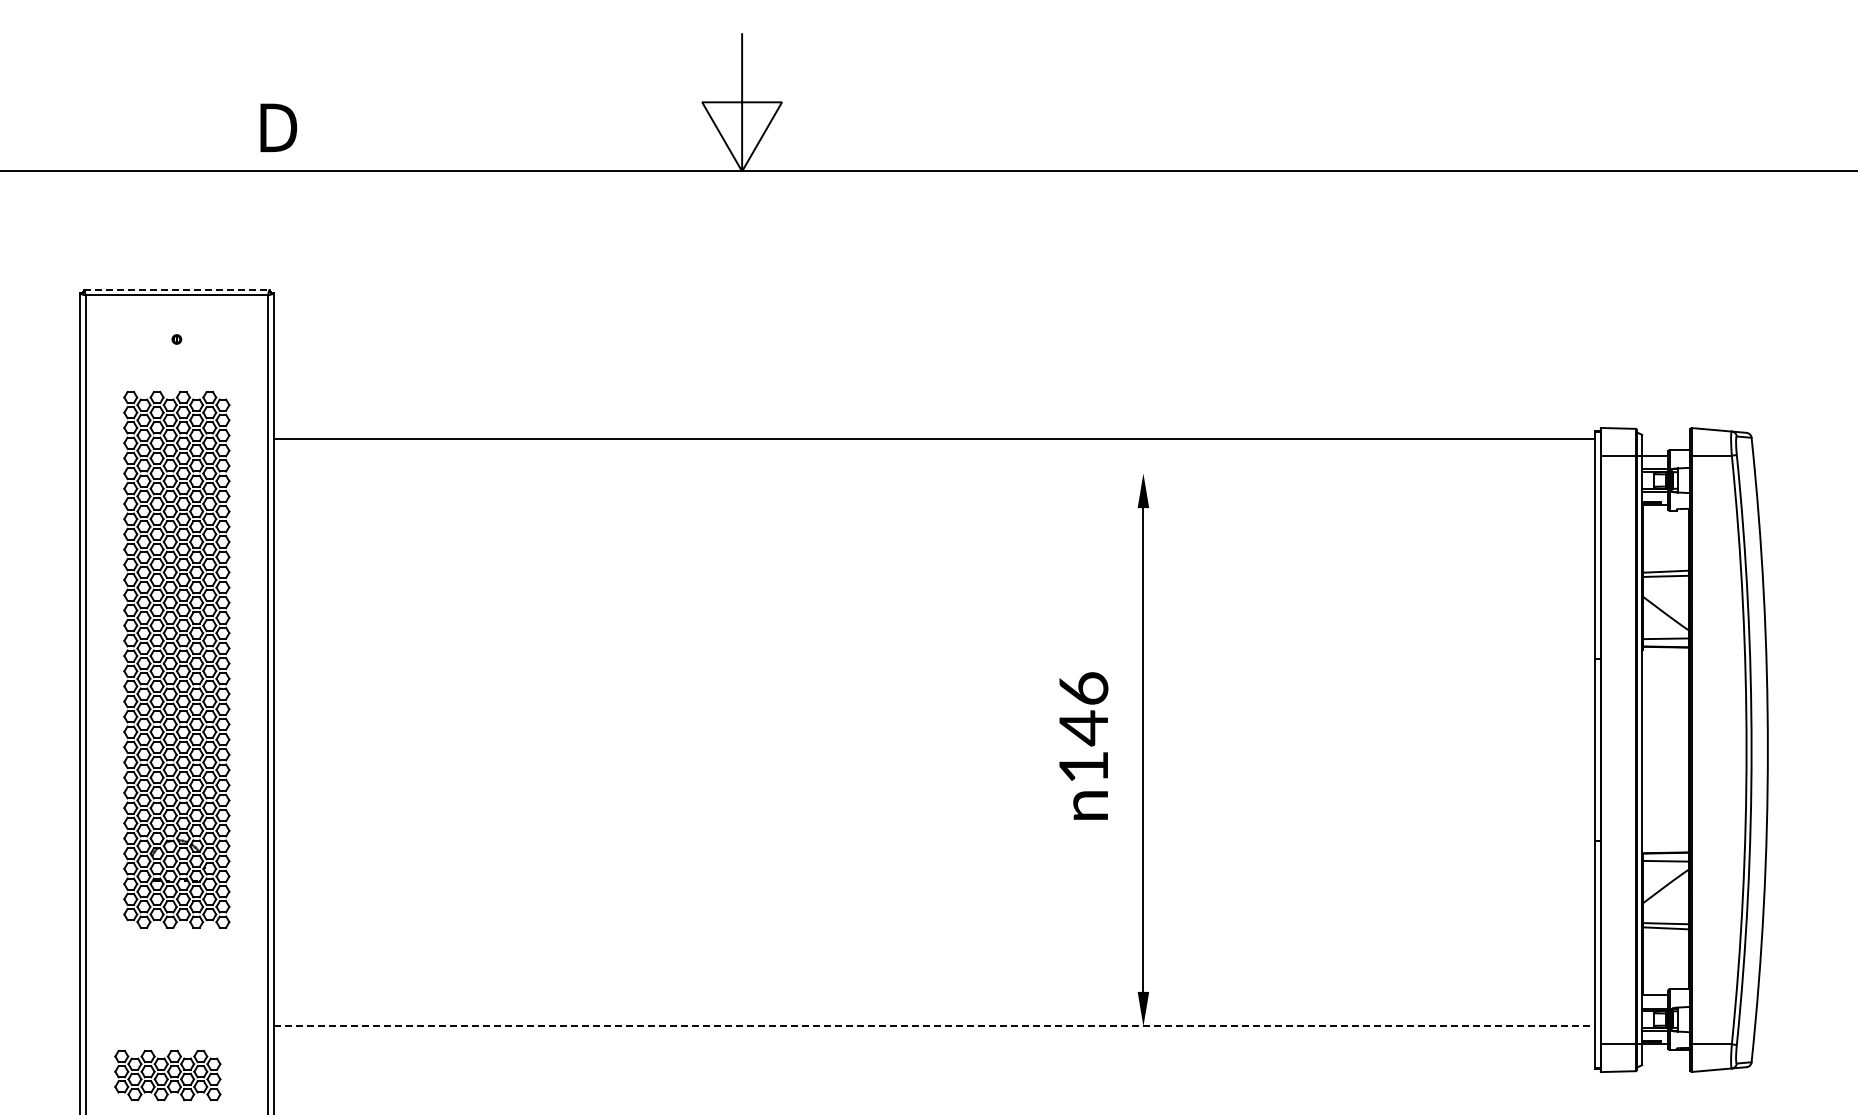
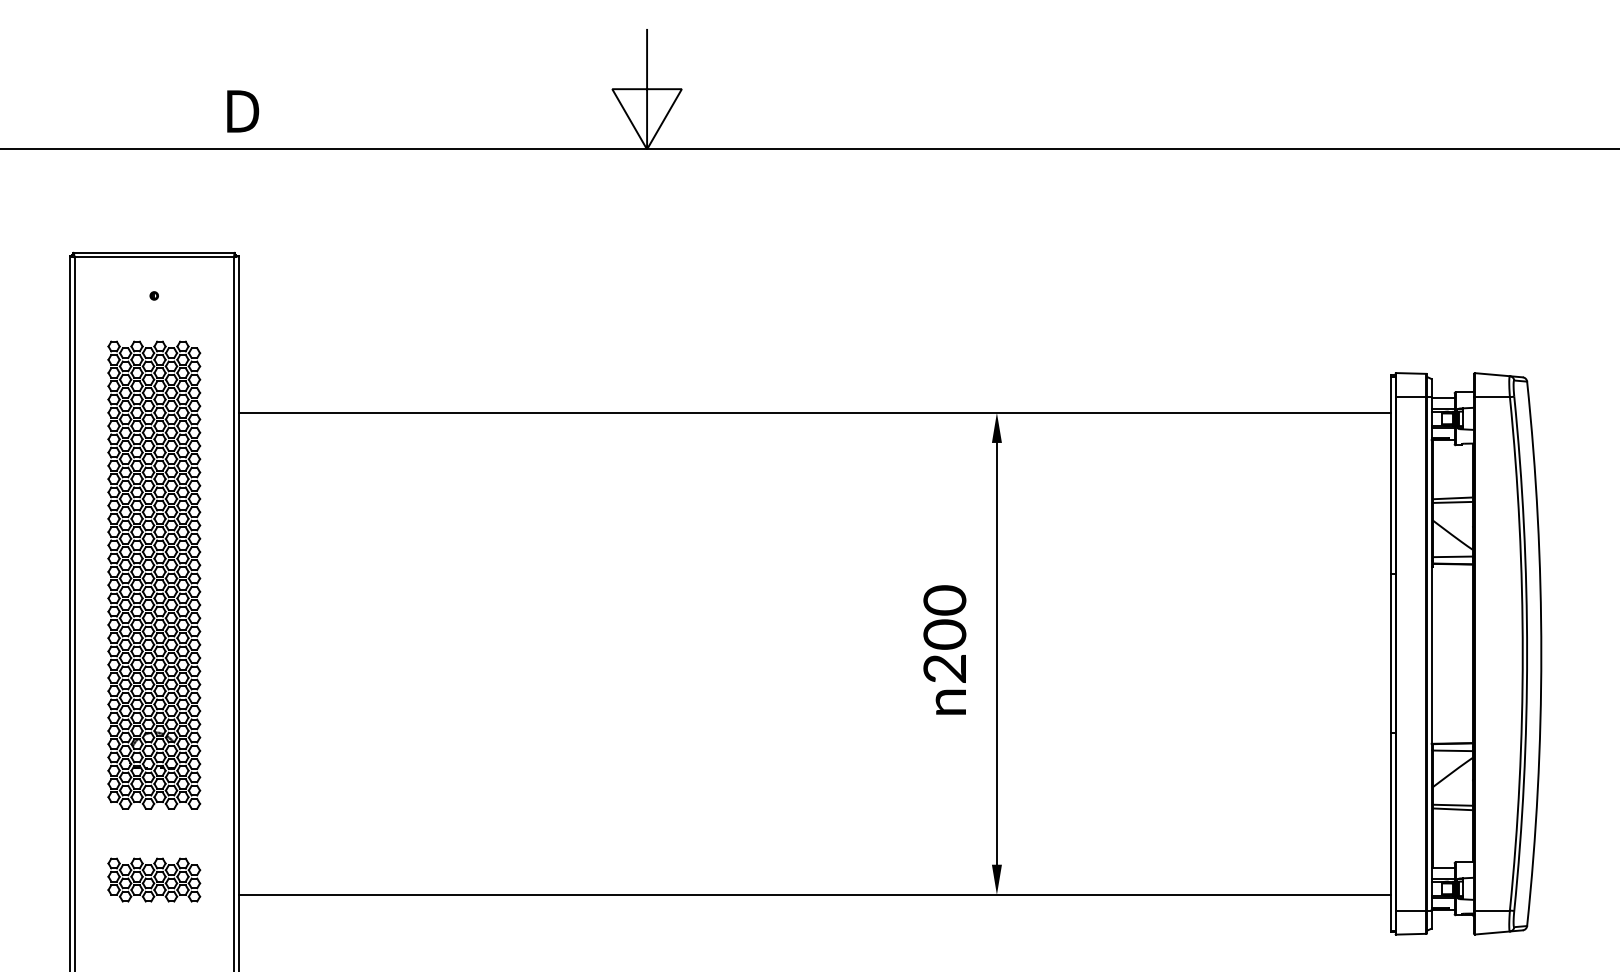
line: (177, 289) -> (154, 252), dashed -> solid
line: (934, 438) -> (814, 412), moved
text: (1083, 727) -> (944, 634), 146 -> 200
line: (934, 1026) -> (814, 894), dashed -> solid
part: (167, 1075) -> (153, 880), moved

